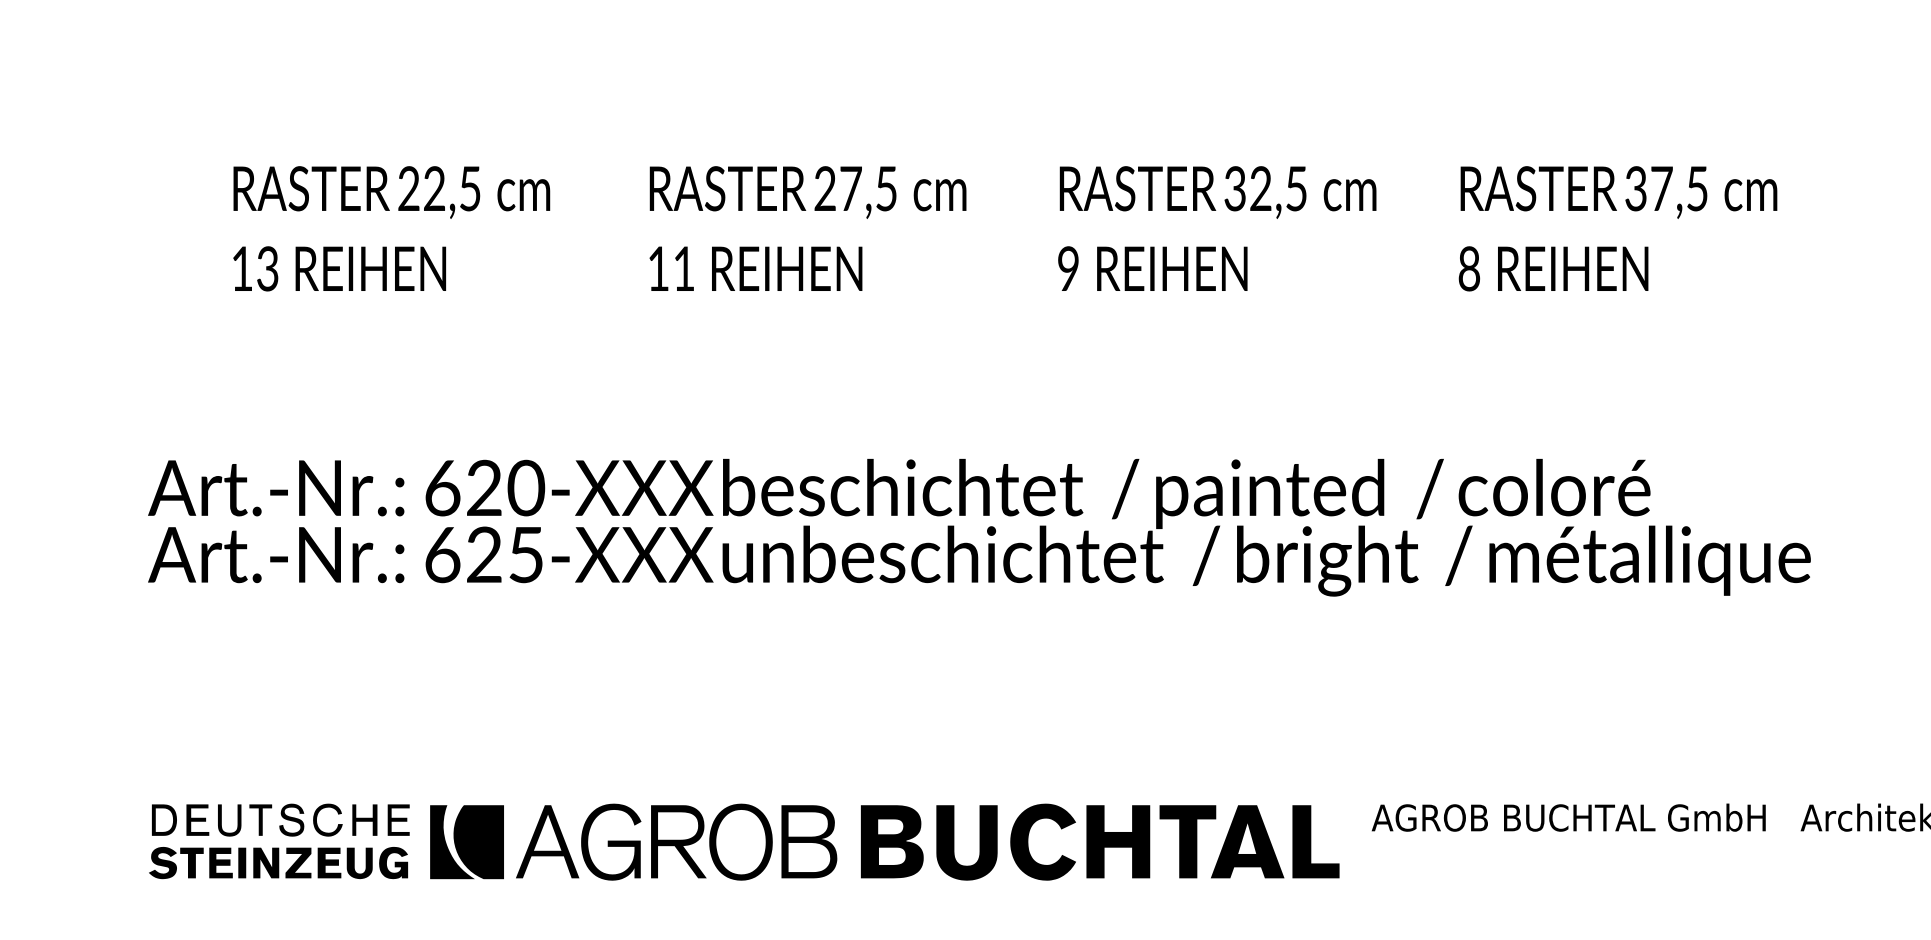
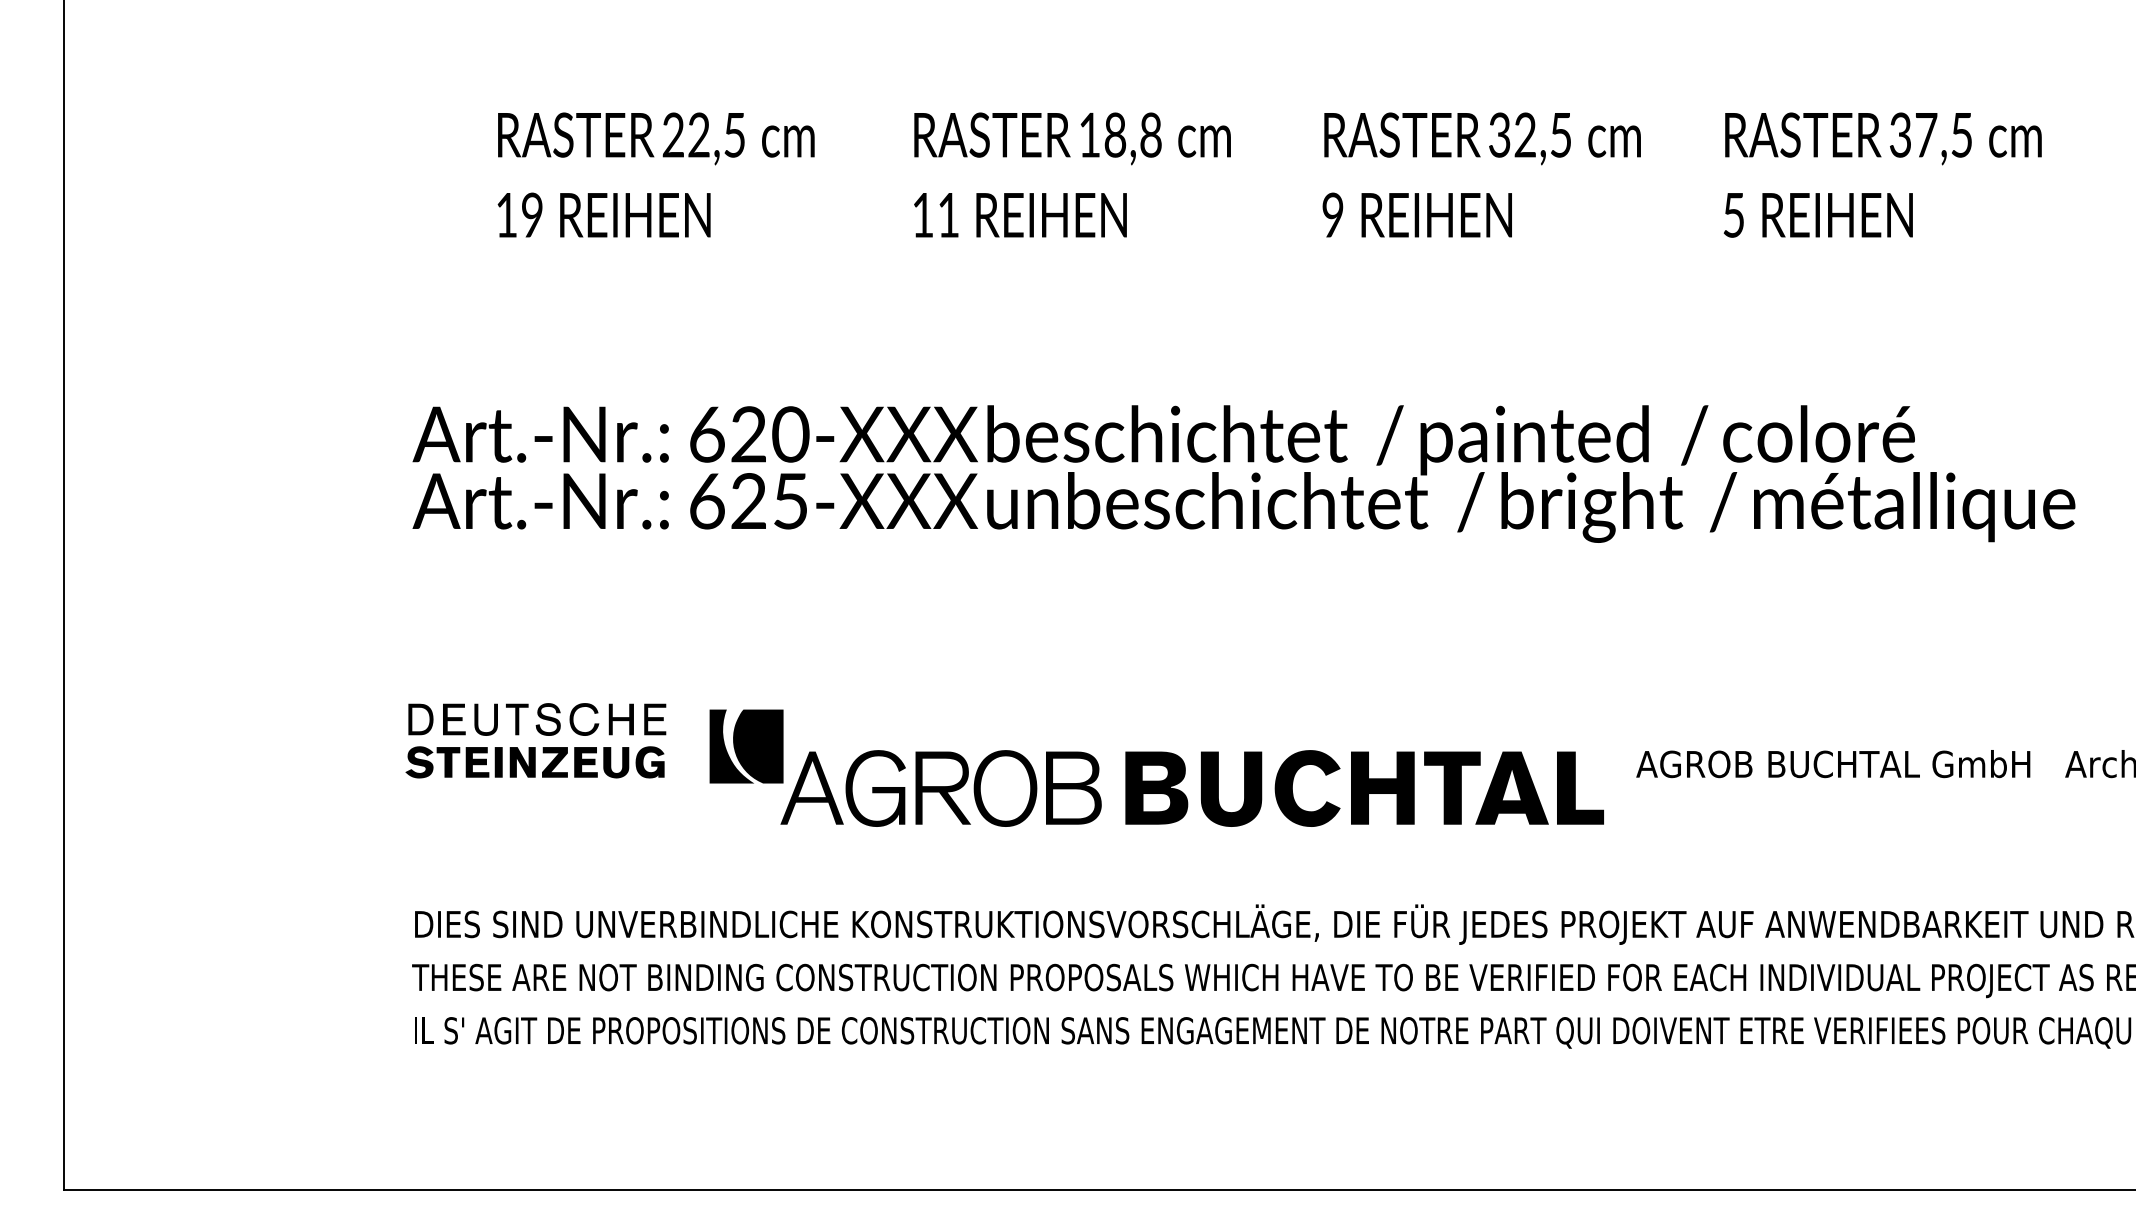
text: (855, 188) -> (1120, 134), 27,5 -> 18,8
text: (266, 268) -> (531, 214), 13 -> 19
text: (1468, 268) -> (1733, 214), 8 -> 5
part: (466, 842) -> (746, 746), moved
part: (278, 848) -> (535, 747), moved

